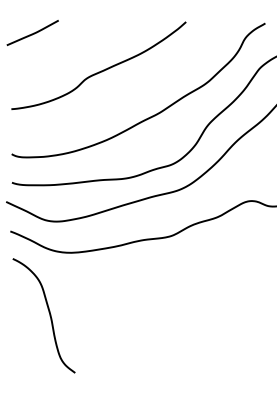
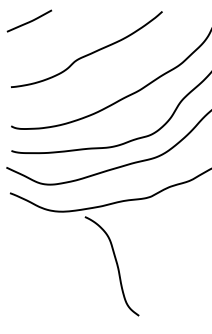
curve: (48, 312) -> (115, 263), moved

